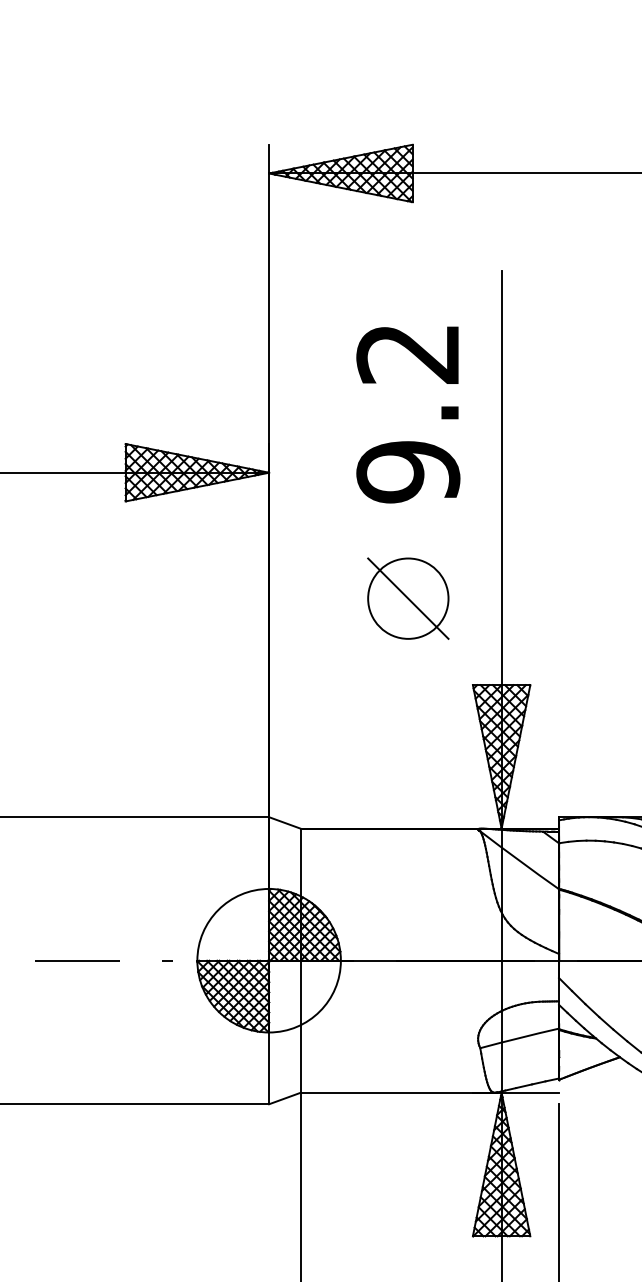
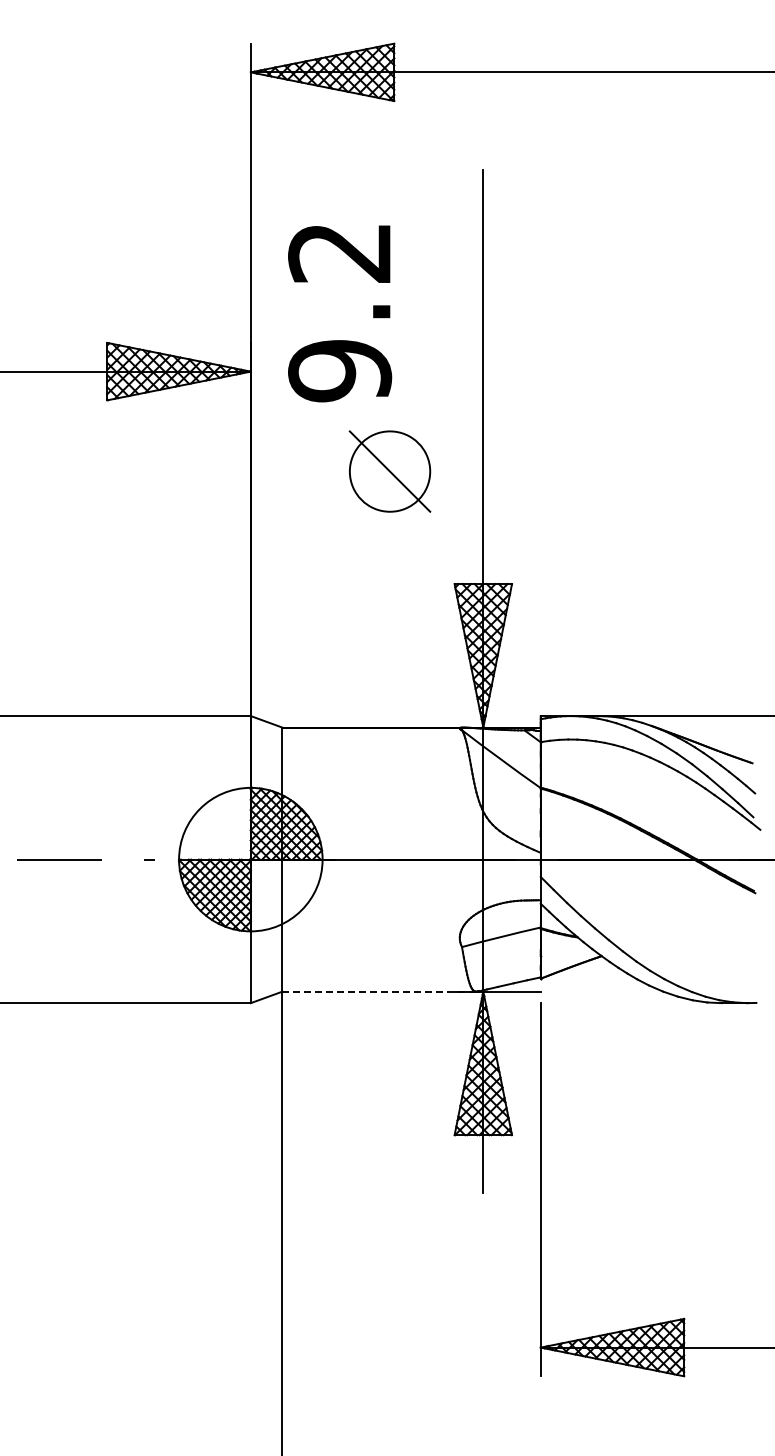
text: (408, 414) -> (340, 313), moved
part: (407, 598) -> (389, 471), moved
line: (398, 1092) -> (380, 991), solid -> dashed

